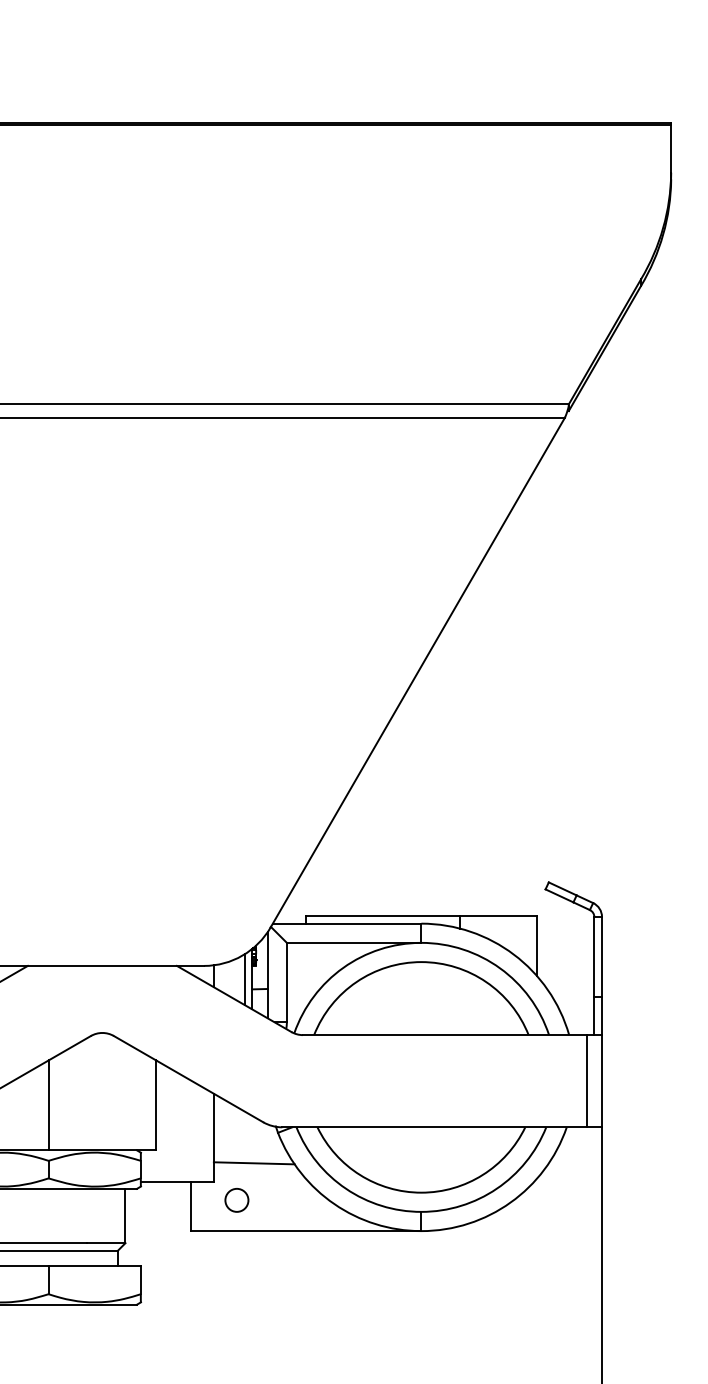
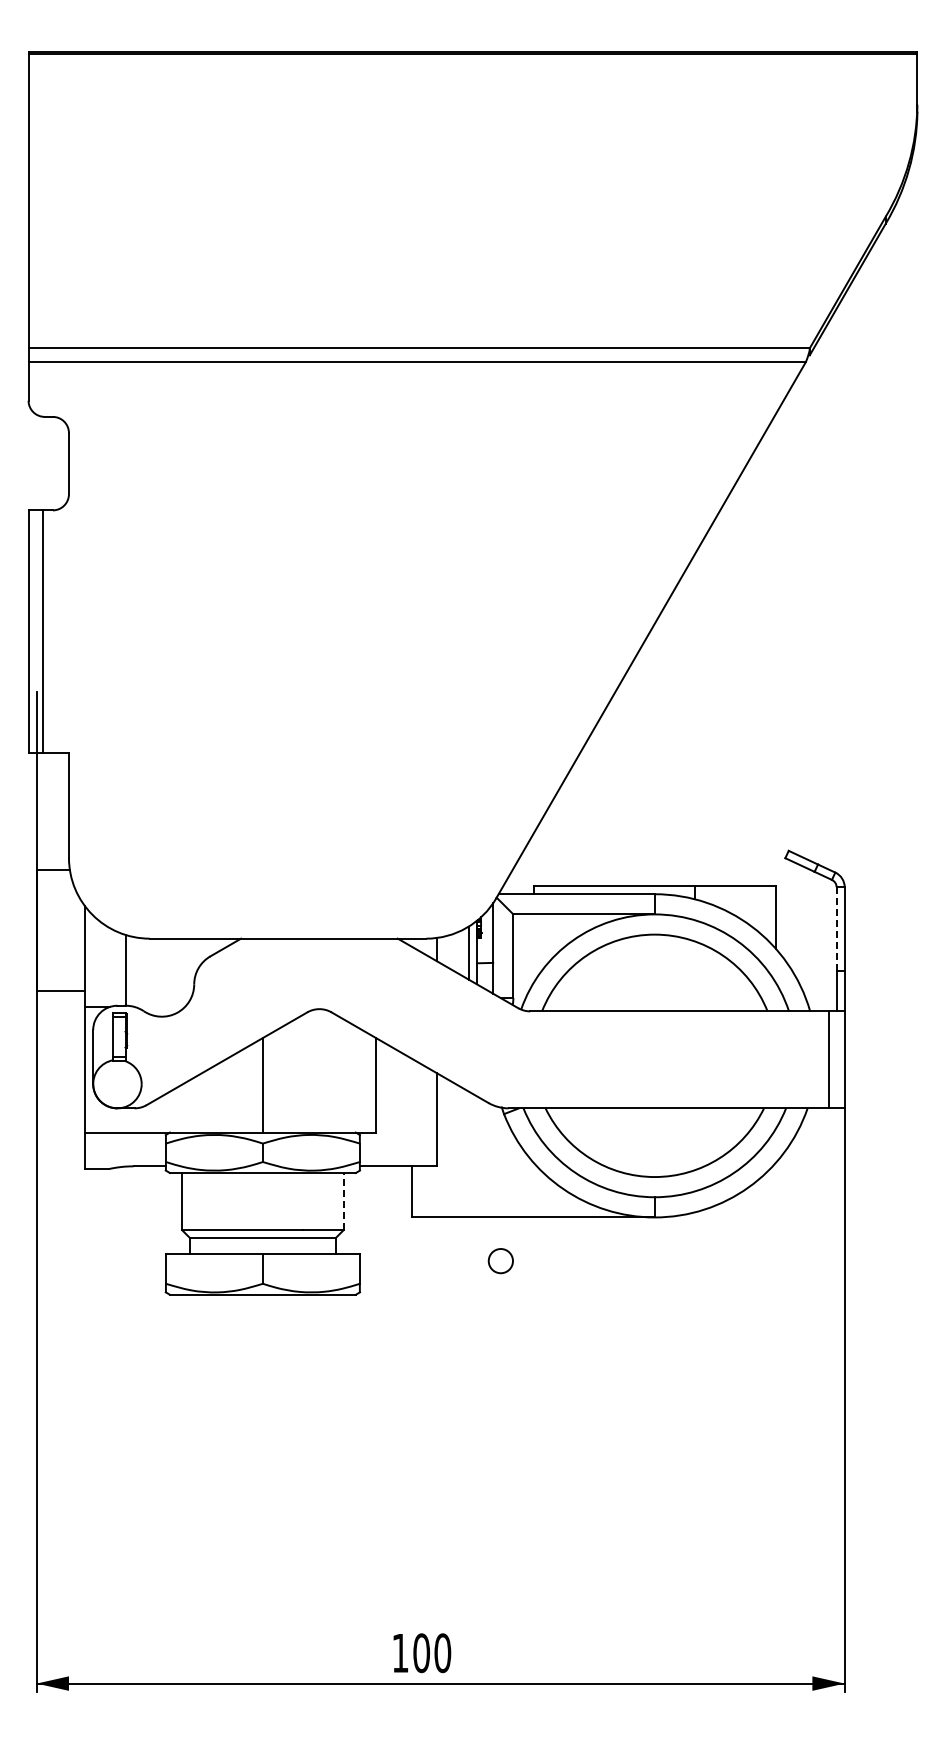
line: (594, 957) -> (836, 929), solid -> dashed
line: (253, 1163) -> (478, 1146), removed
circle: (236, 1200) -> (500, 1261), moved
line: (125, 1215) -> (343, 1201), solid -> dashed

